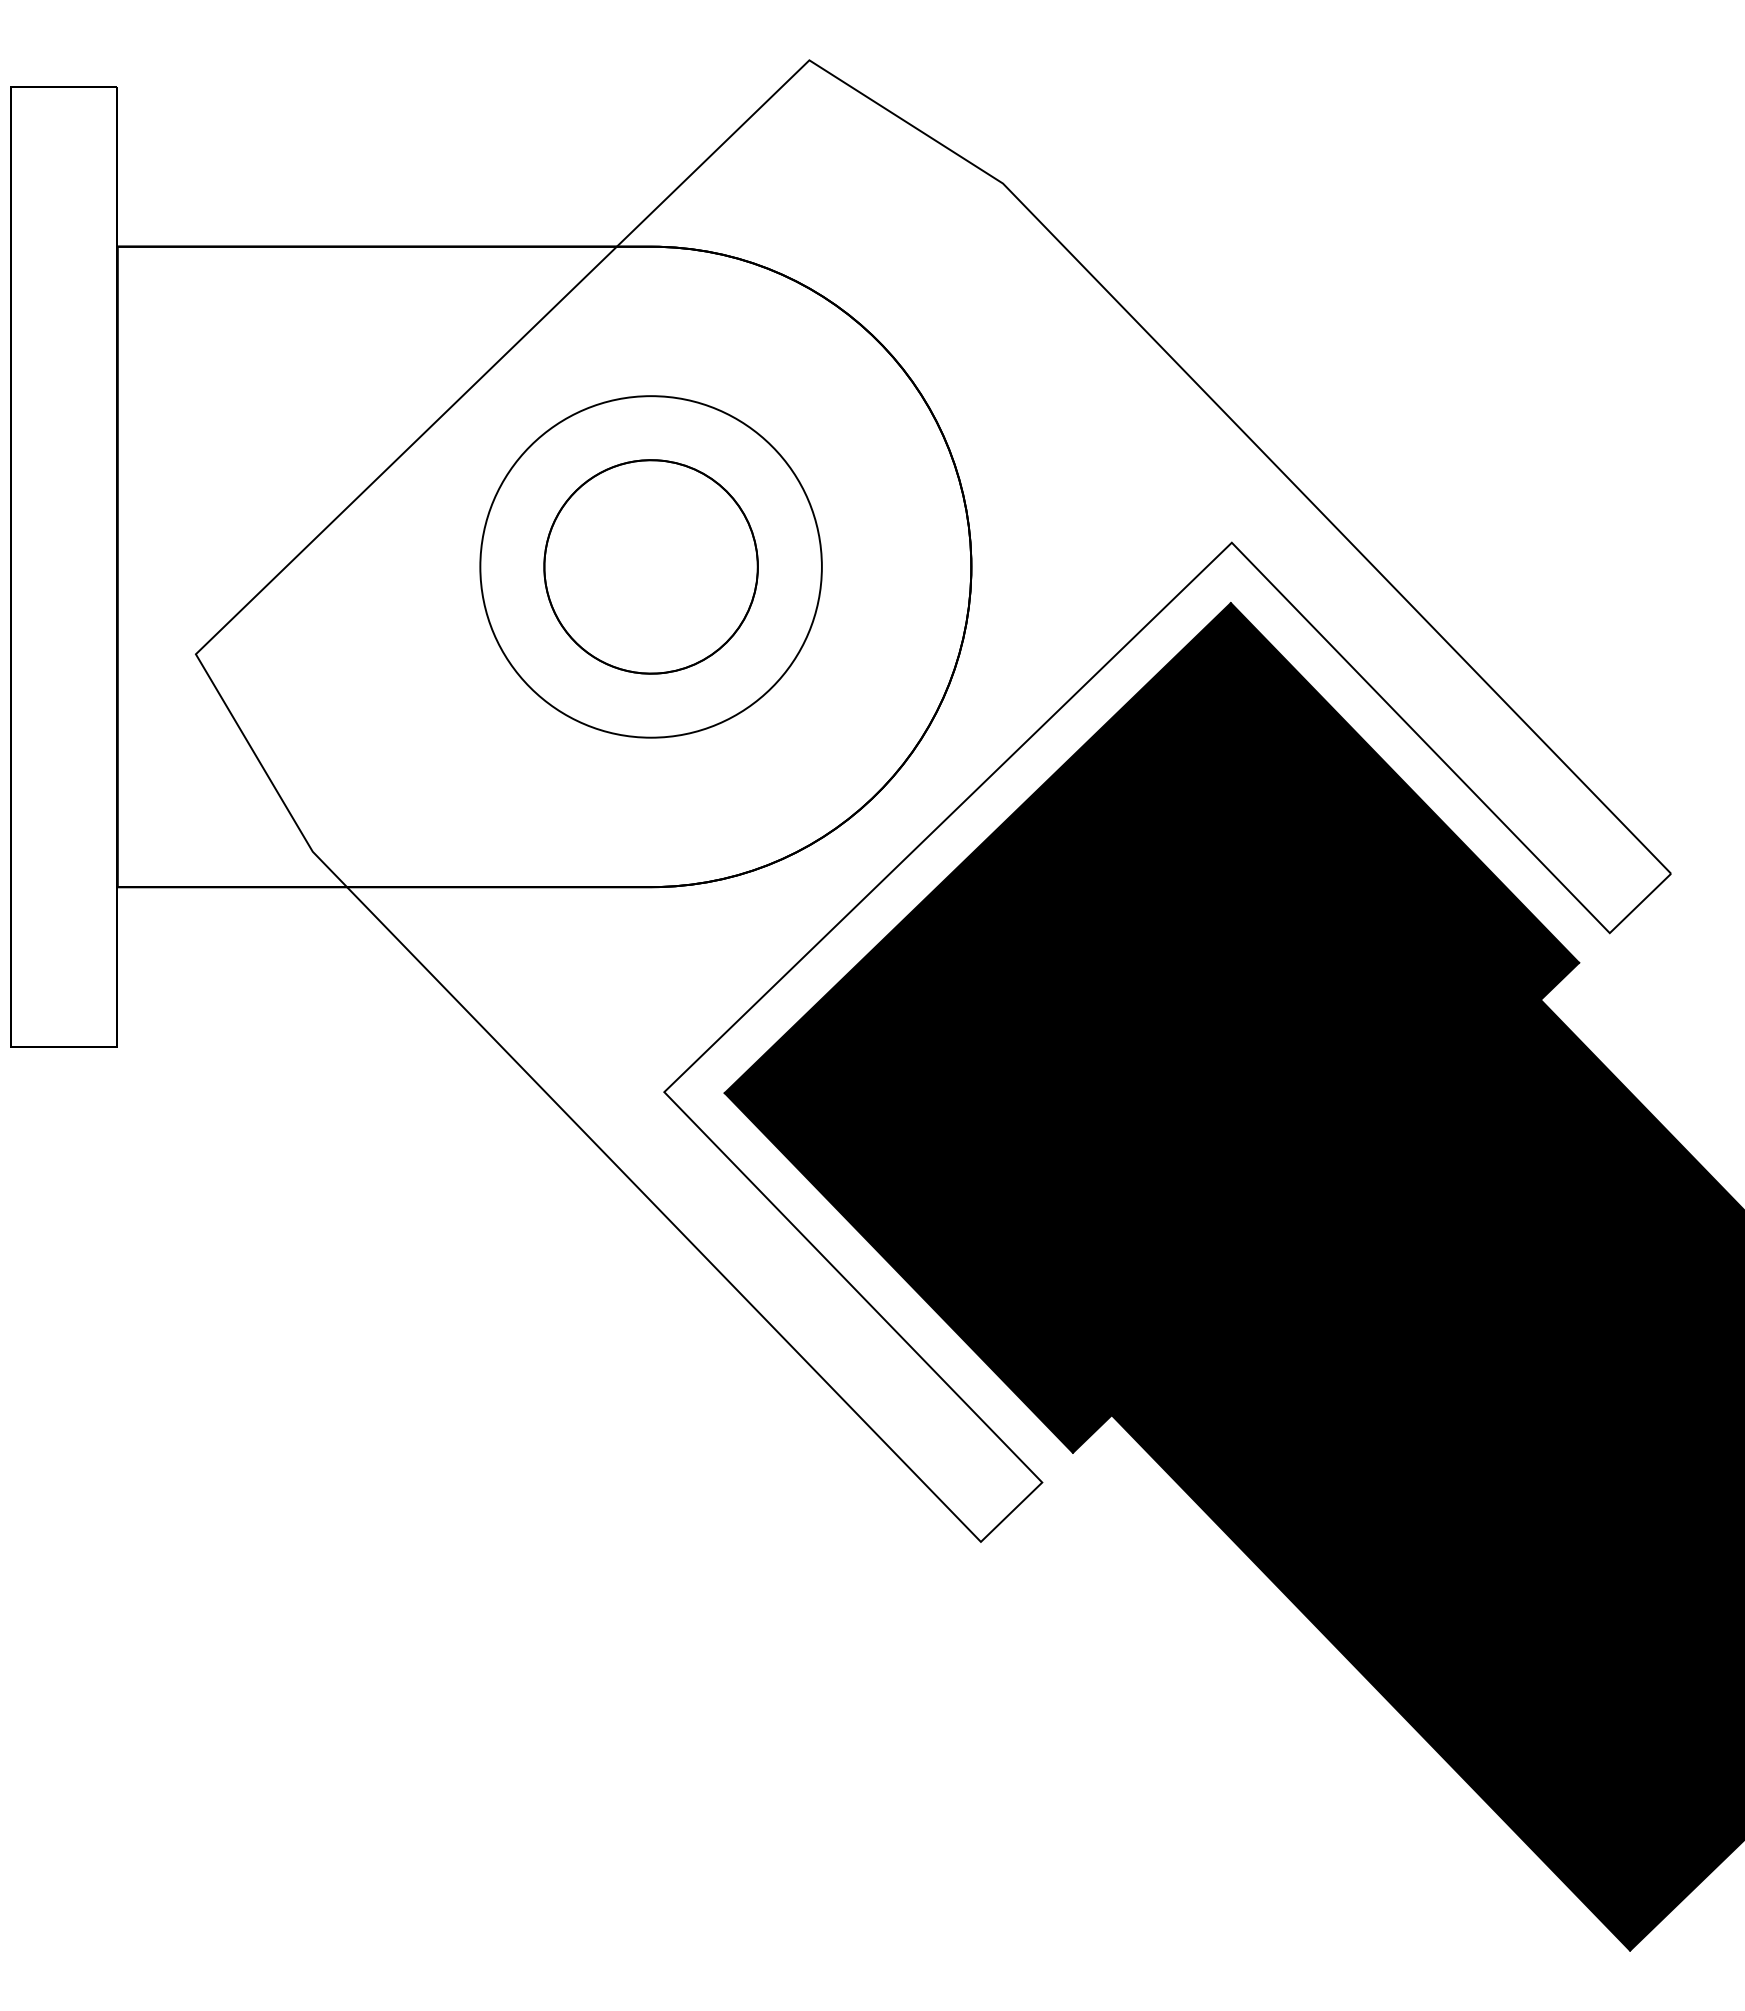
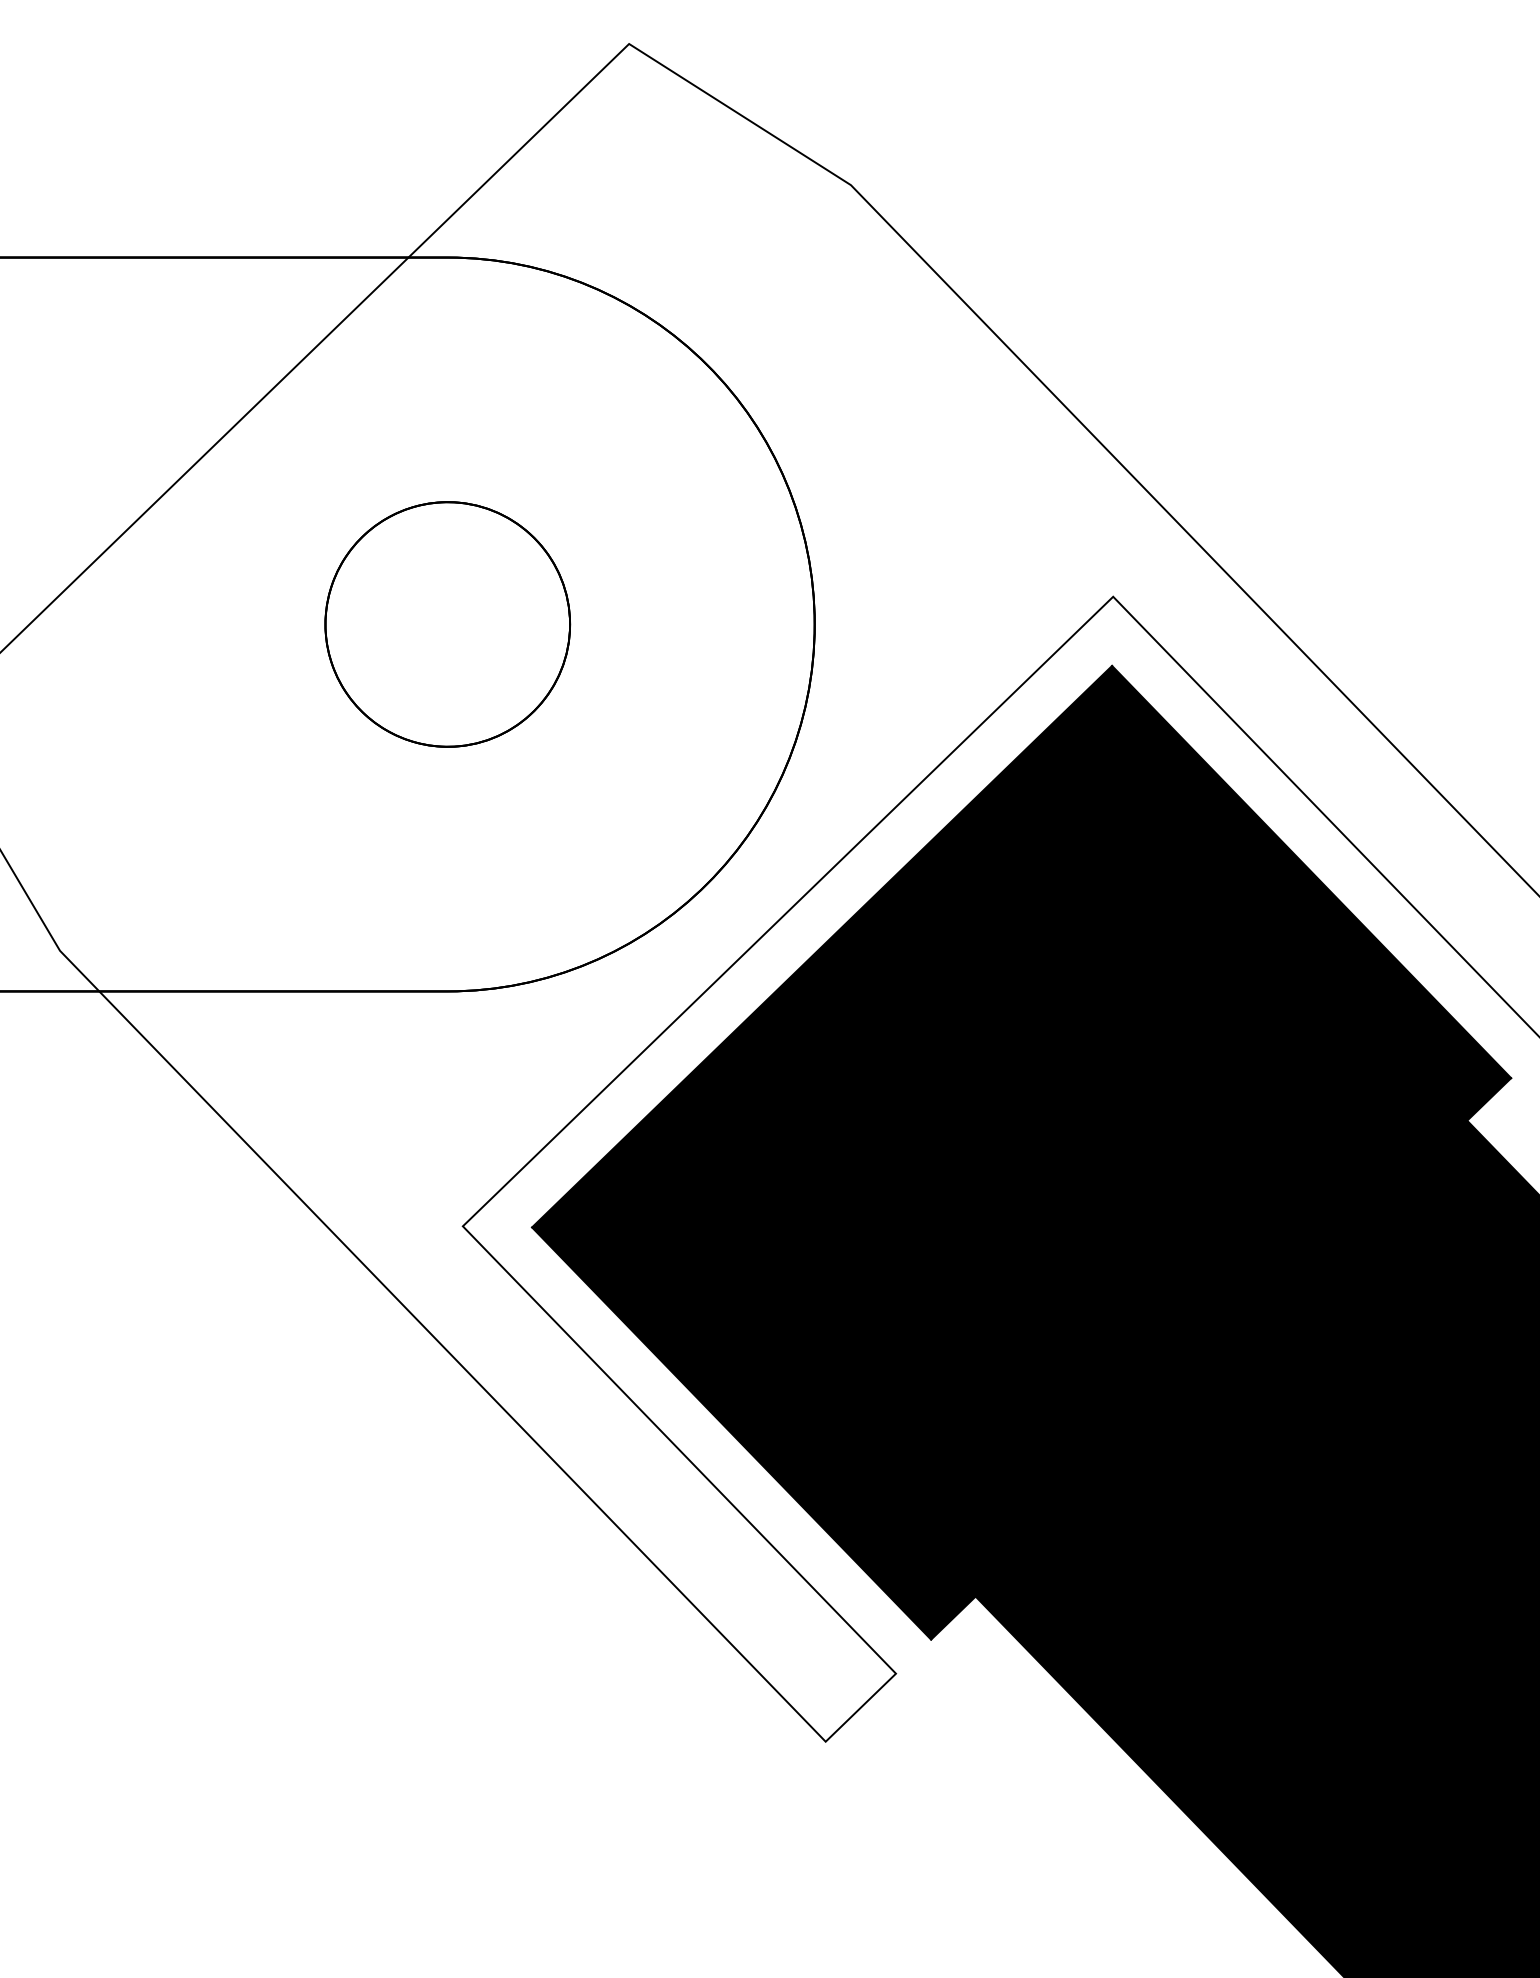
circle: (650, 566) -> (447, 623), size x0.62

